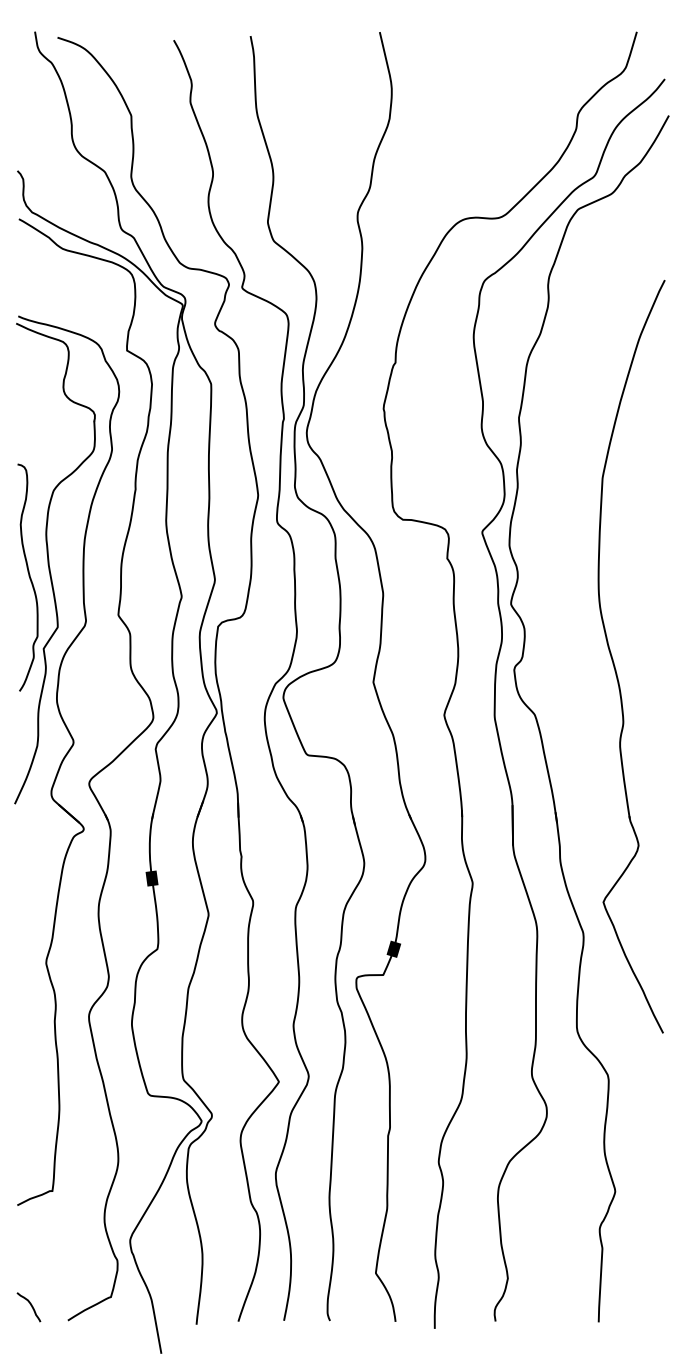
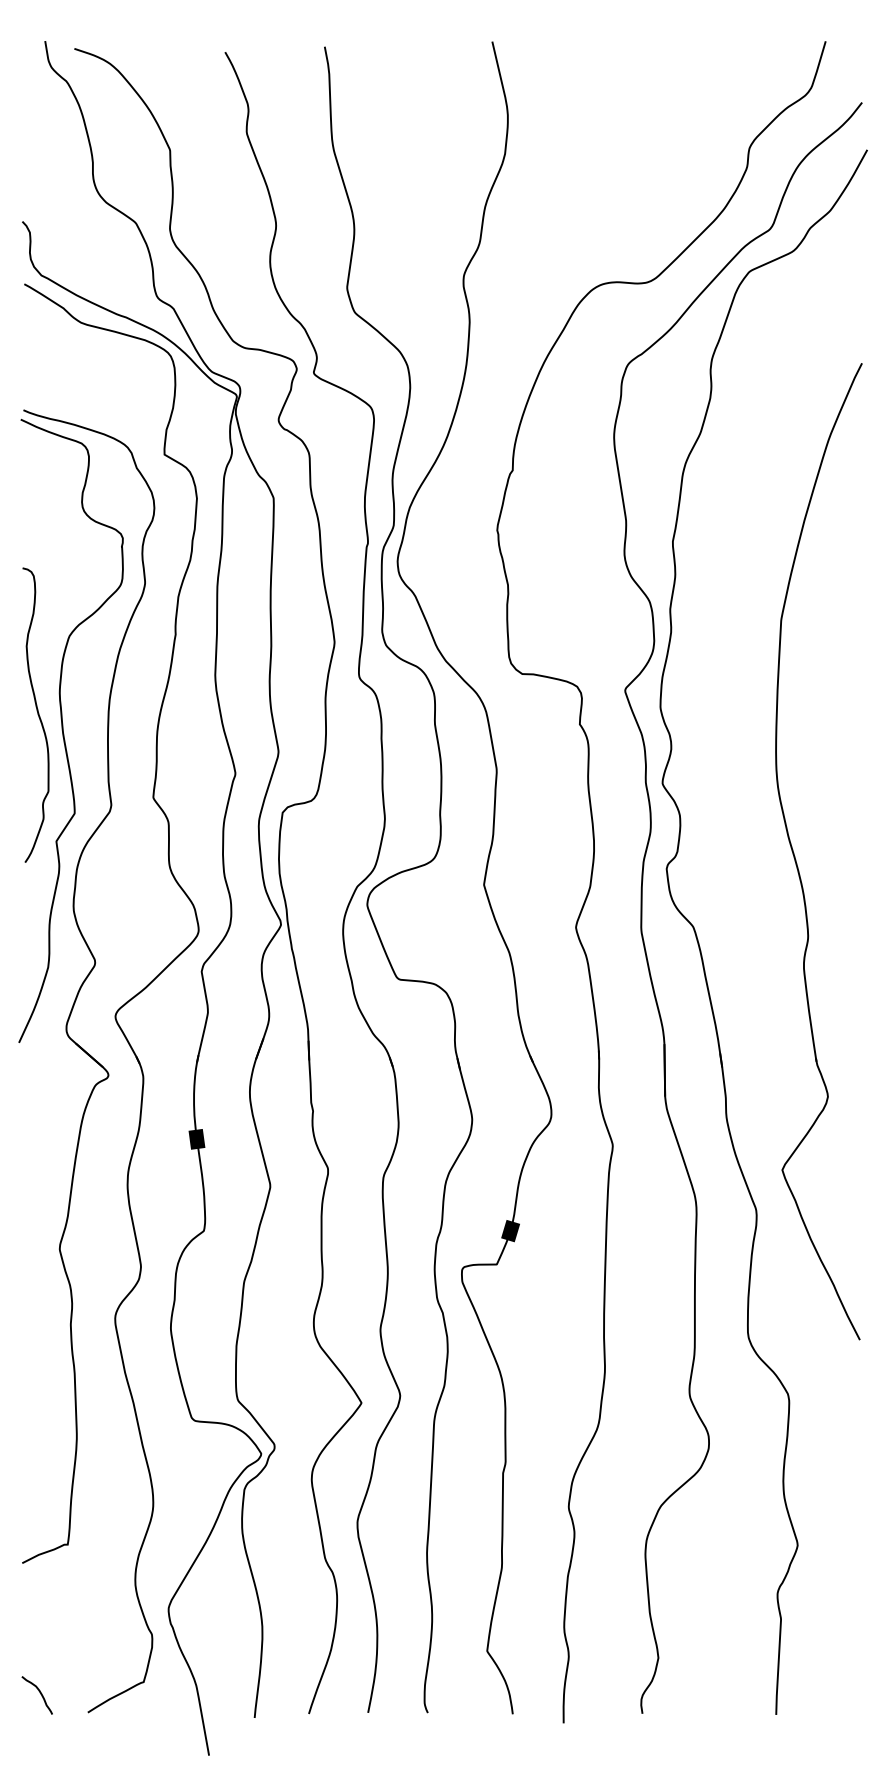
curve: (29, 577) -> (37, 714), moved

